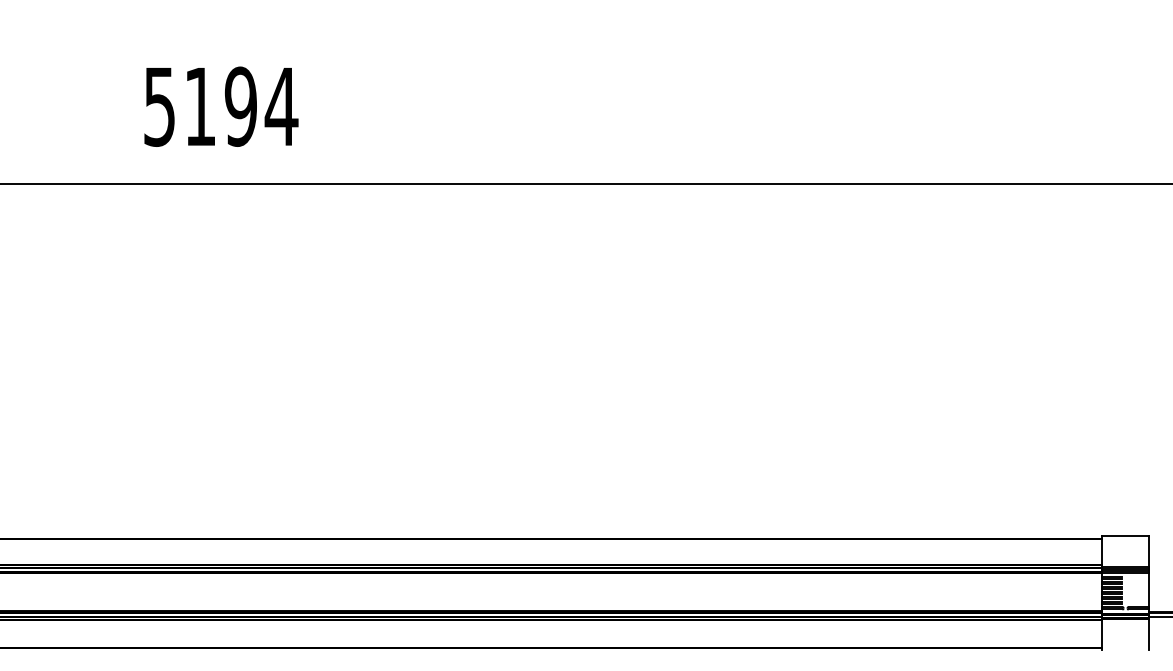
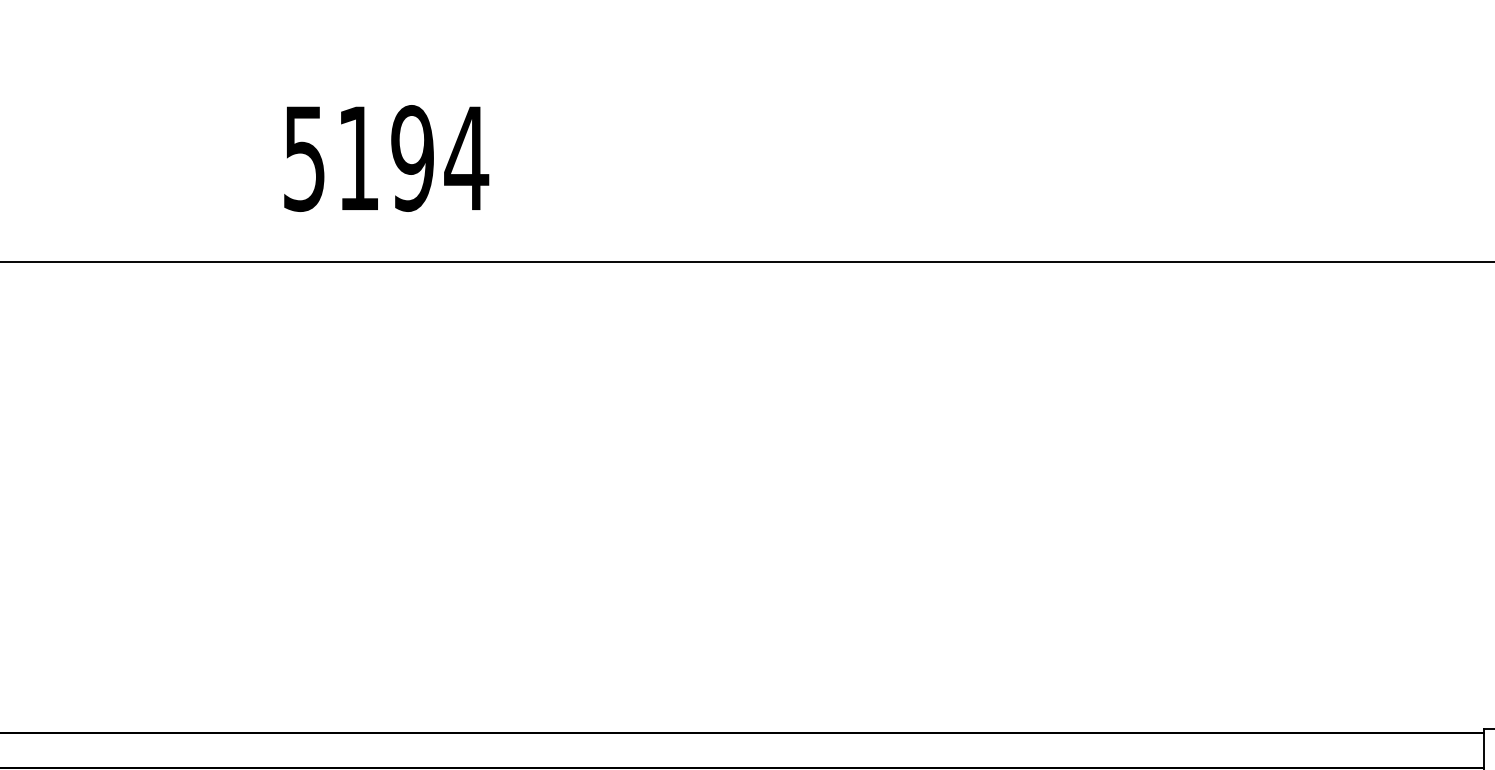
text: (221, 106) -> (386, 158), moved

